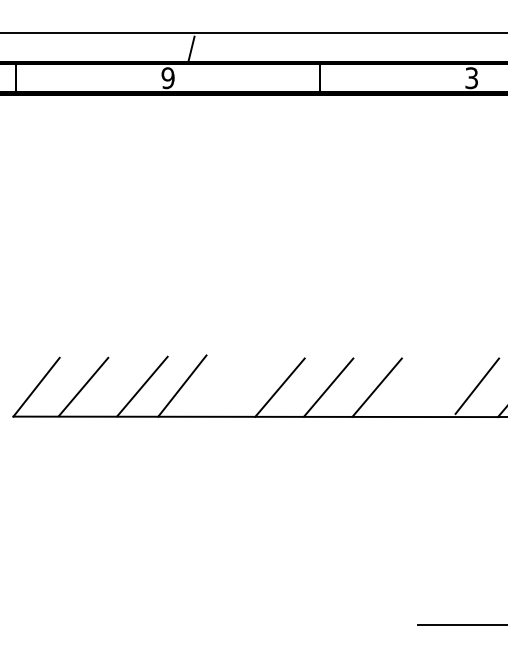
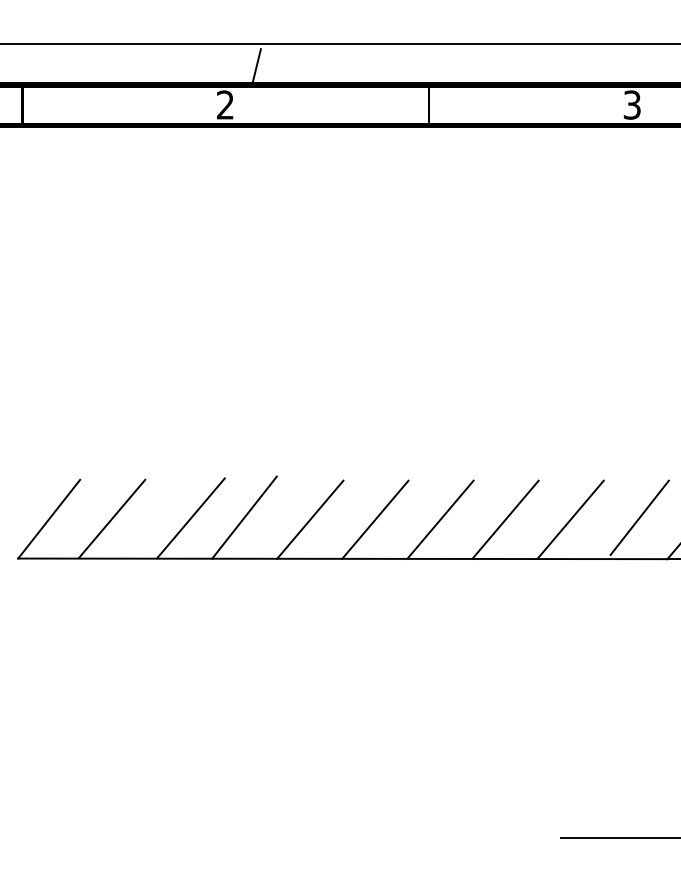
text: (168, 77) -> (225, 104), 9 -> 2
line: (231, 387) -> (310, 519), added
line: (425, 387) -> (570, 519), added

